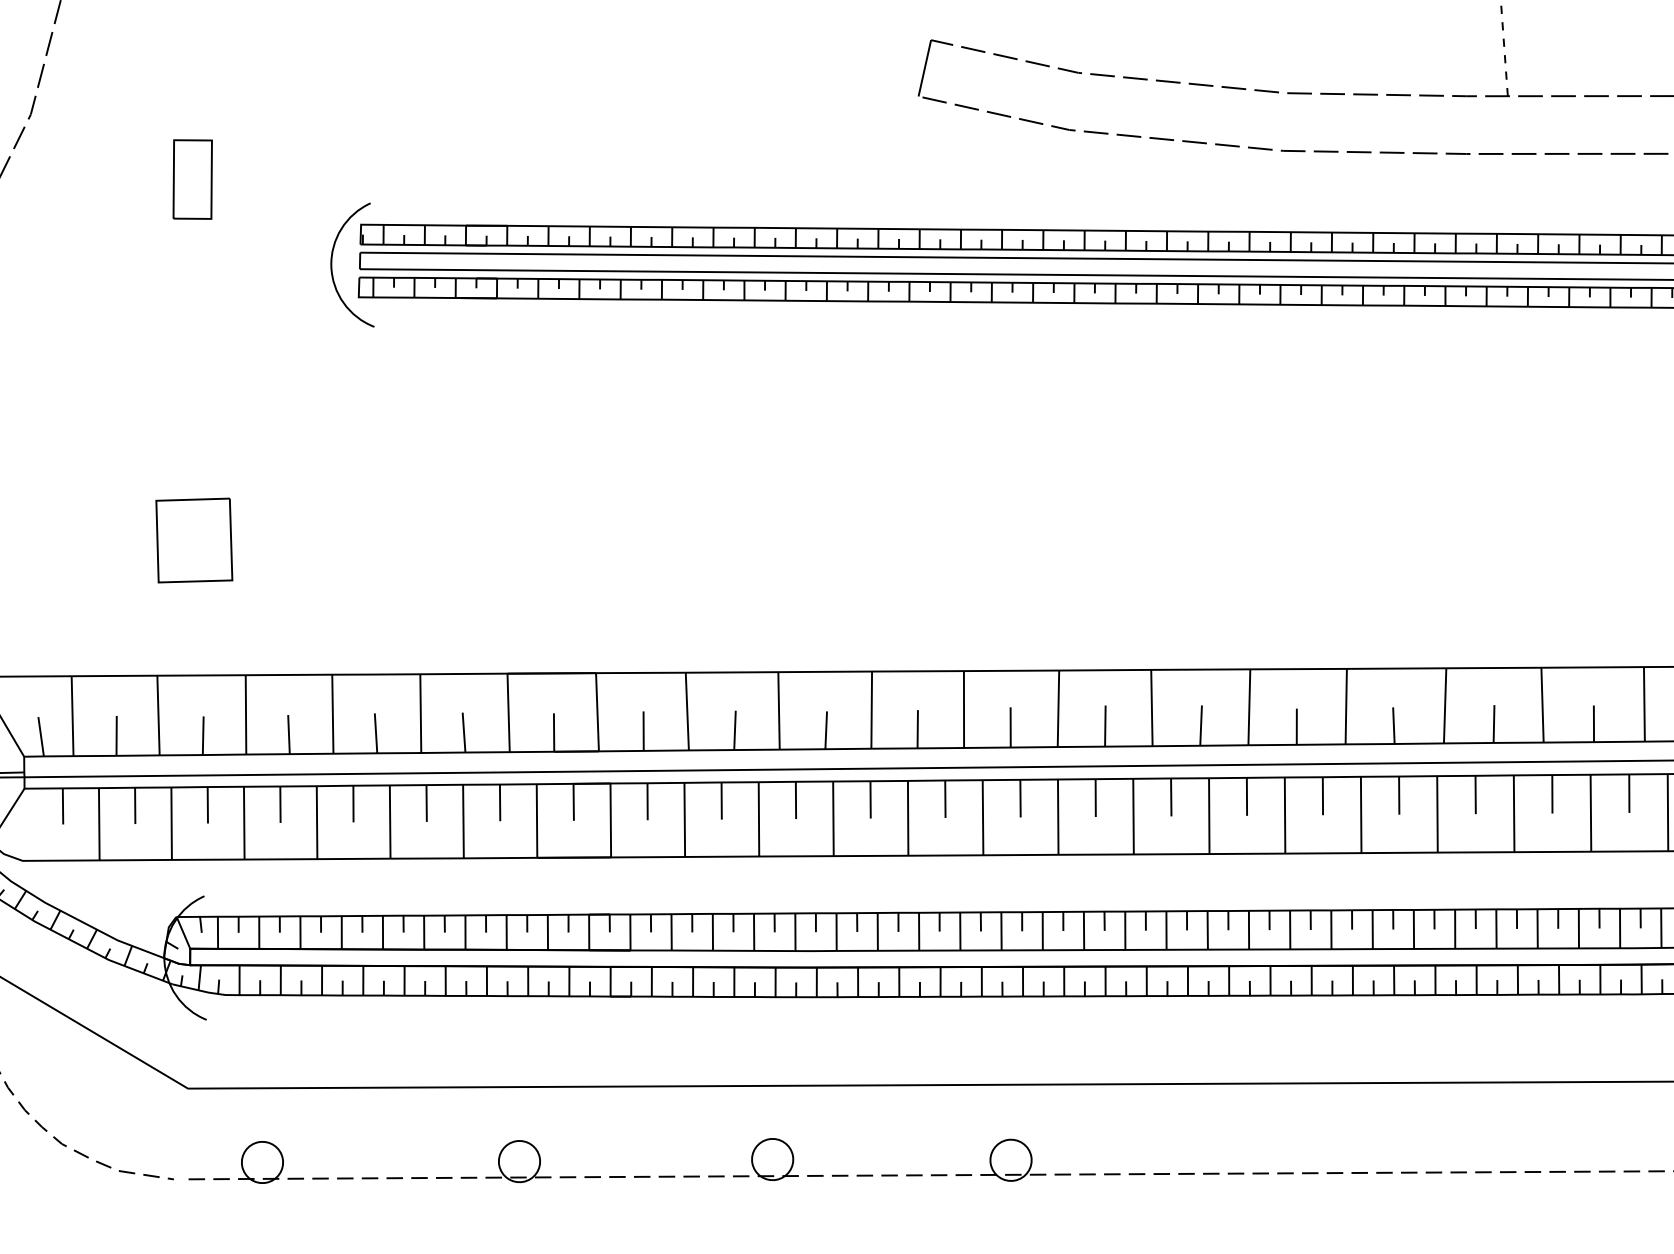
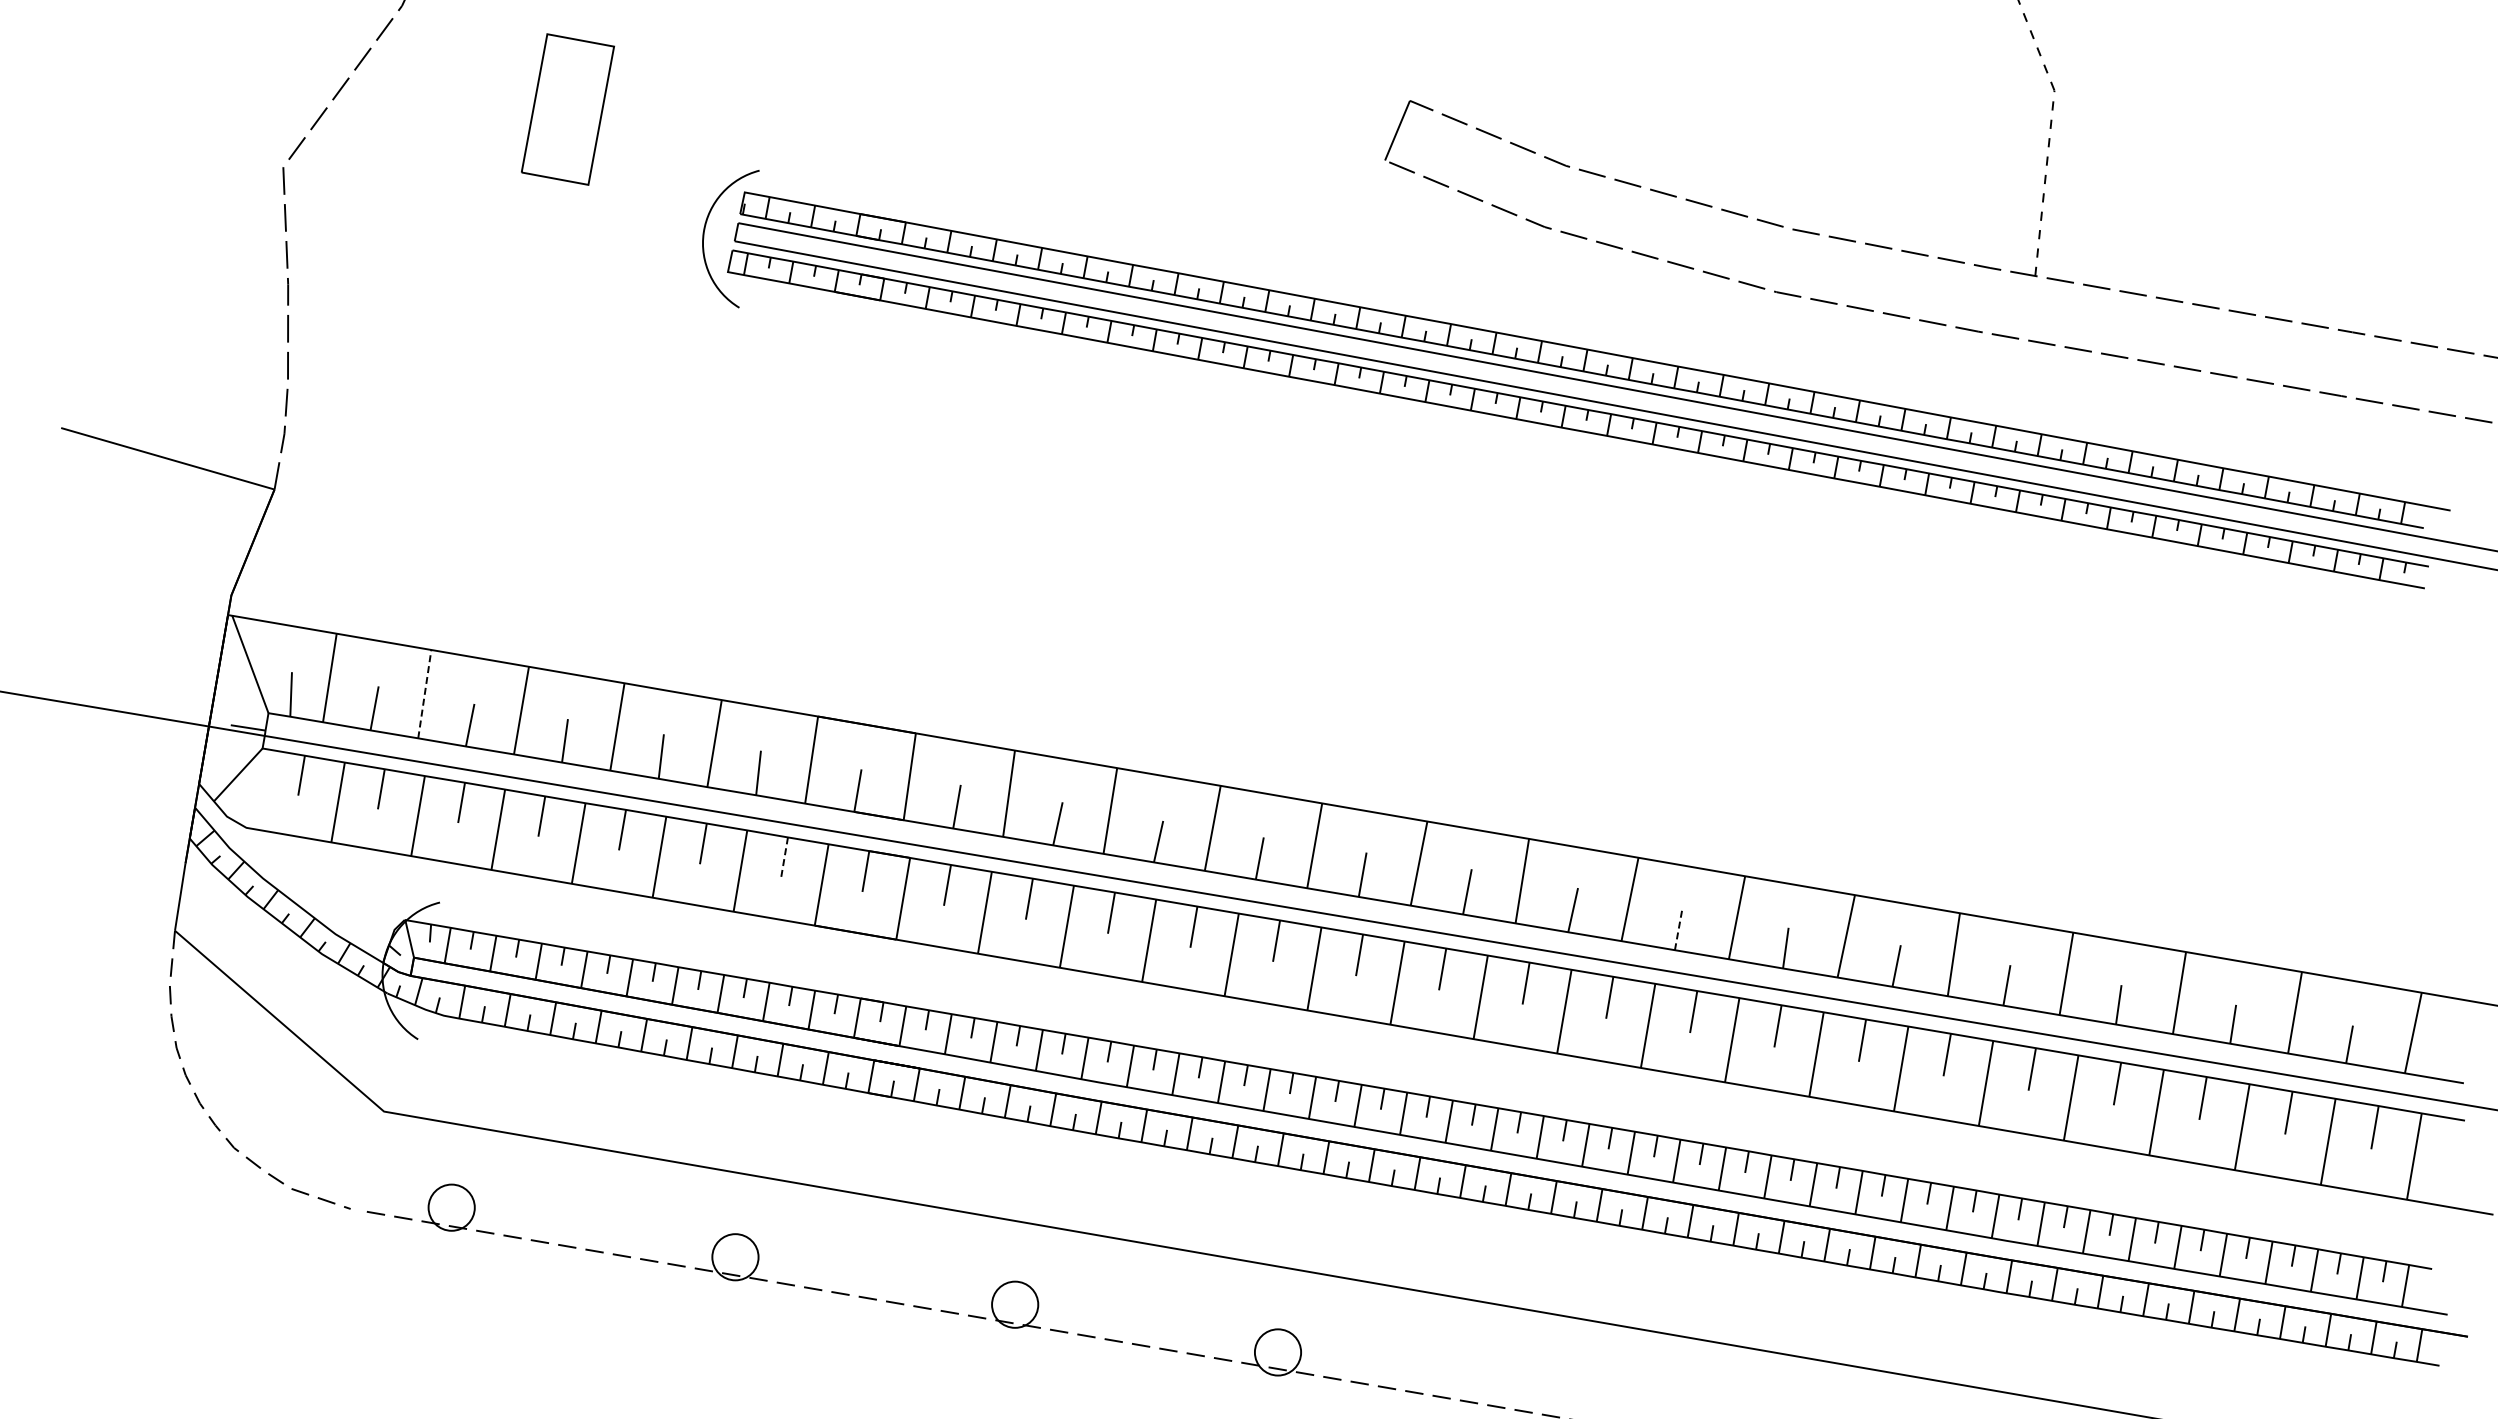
part: (192, 179) -> (567, 109), size x1.6
part: (194, 540) -> (498, 507), removed
line: (158, 715) -> (424, 694), solid -> dashed
line: (1296, 726) -> (1678, 929), solid -> dashed
line: (500, 802) -> (784, 857), solid -> dashed

